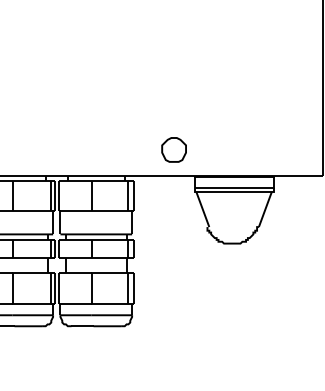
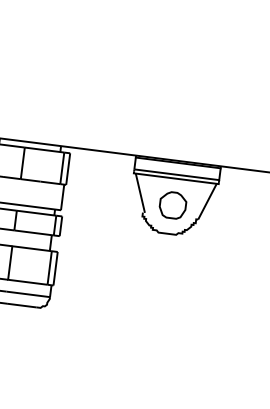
part: (173, 149) -> (172, 204), moved

